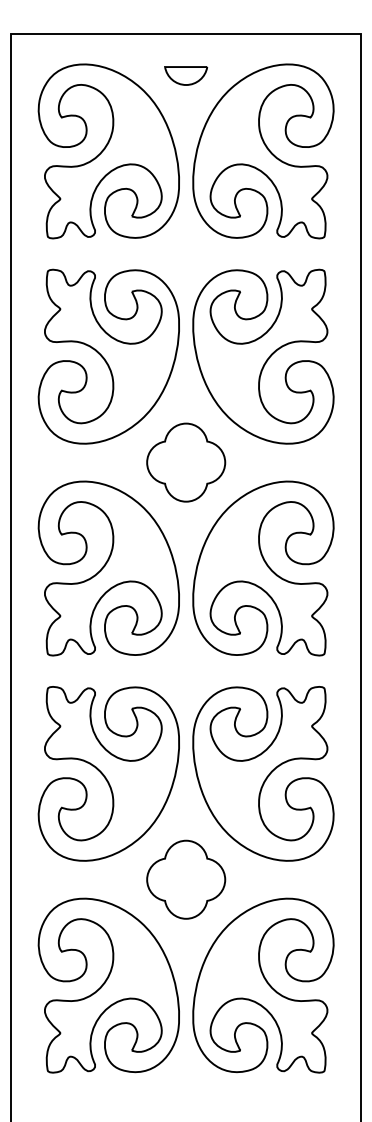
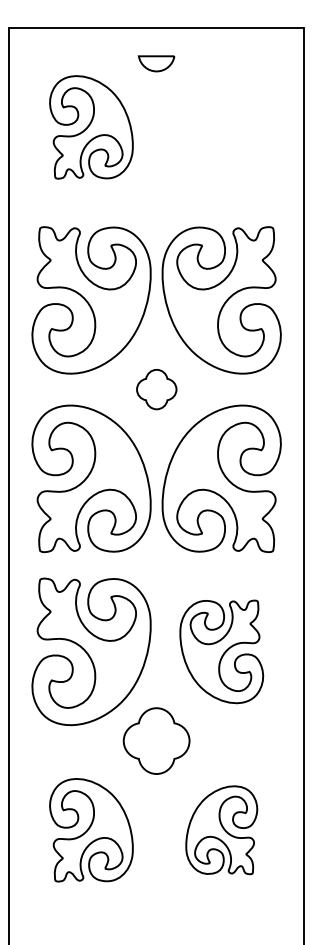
part: (108, 151) -> (91, 127), size x0.7
part: (263, 151) -> (221, 127), removed
part: (186, 462) -> (156, 389), size x0.6
part: (263, 773) -> (221, 651), size x0.7
part: (108, 985) -> (91, 830), size x0.7
part: (263, 985) -> (221, 830), size x0.6

